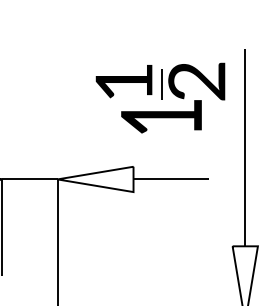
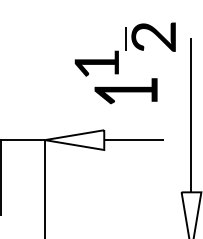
part: (193, 81) -> (151, 37), moved

